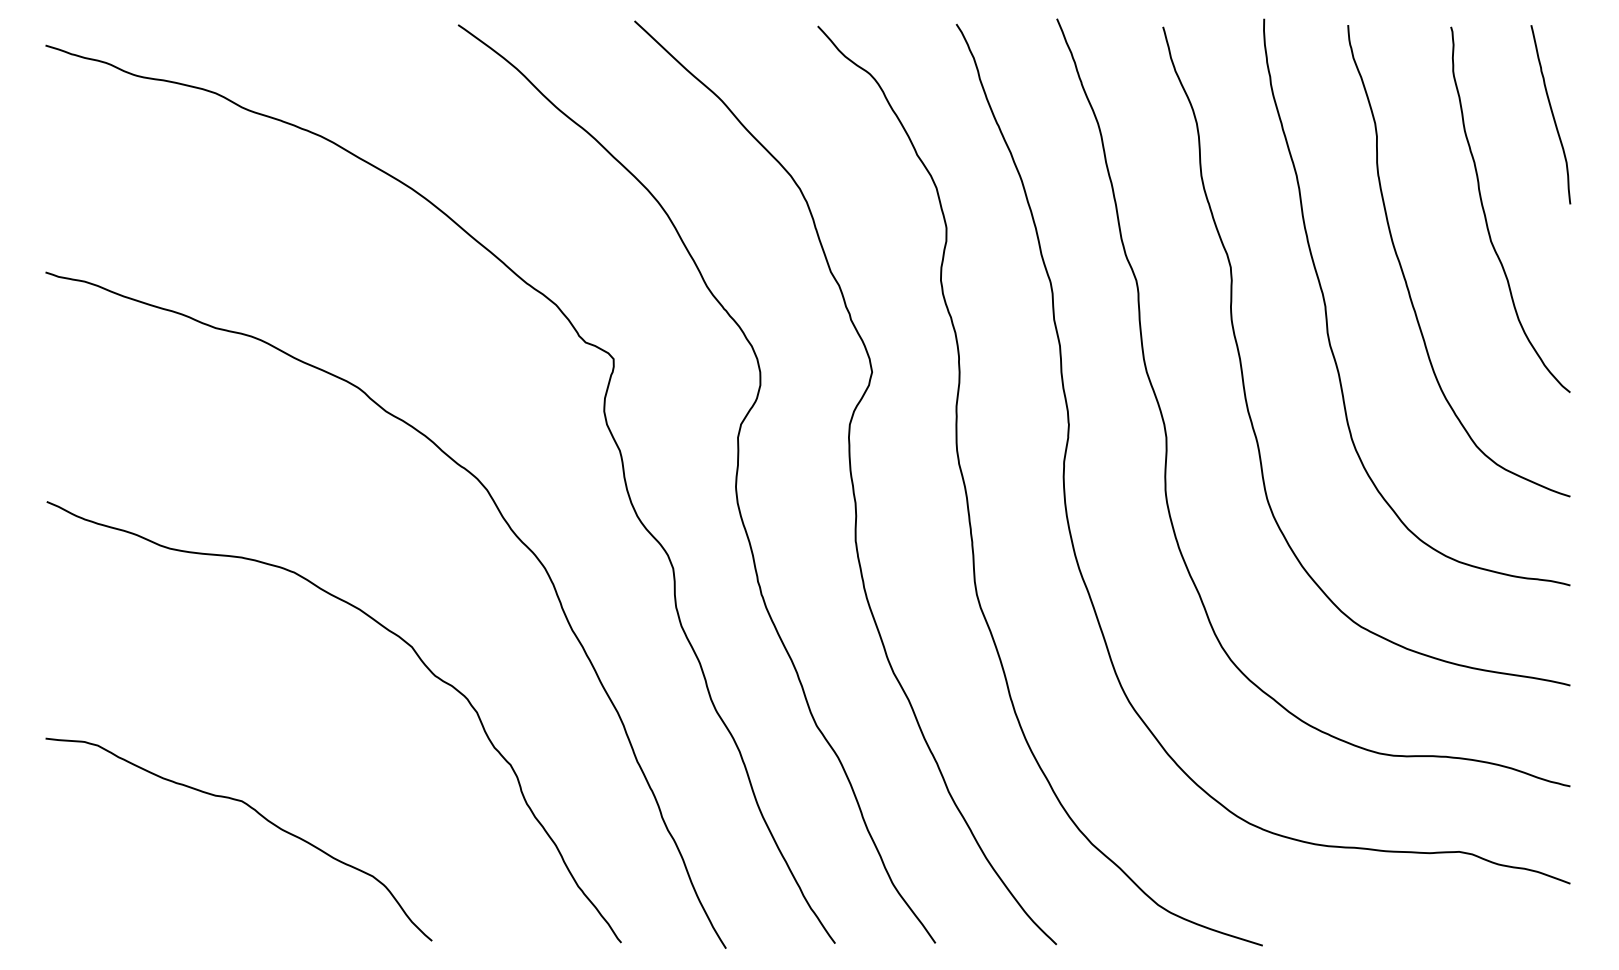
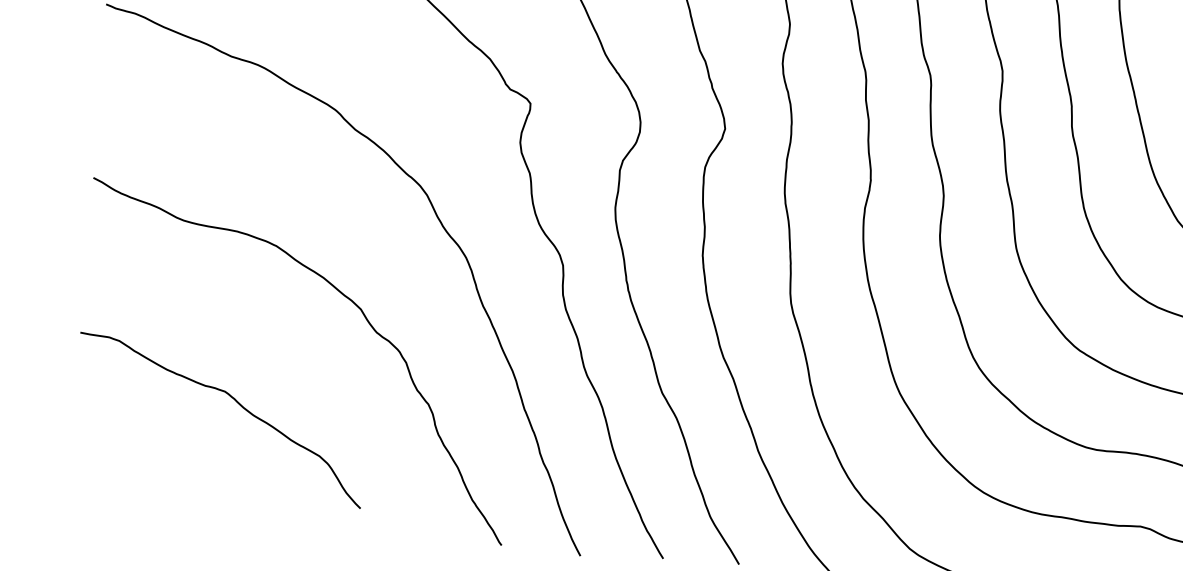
curve: (259, 815) -> (237, 403), moved

